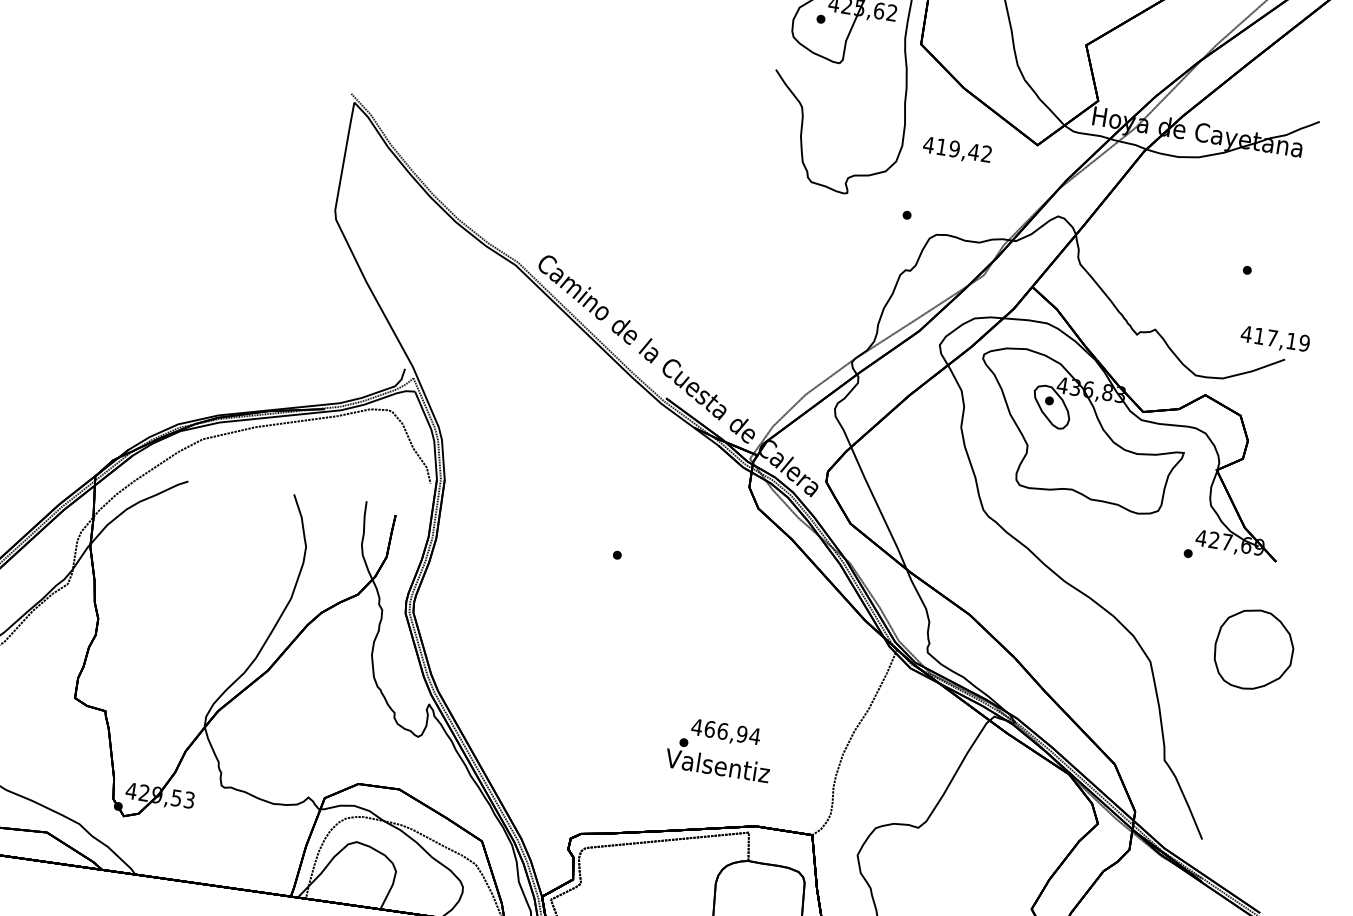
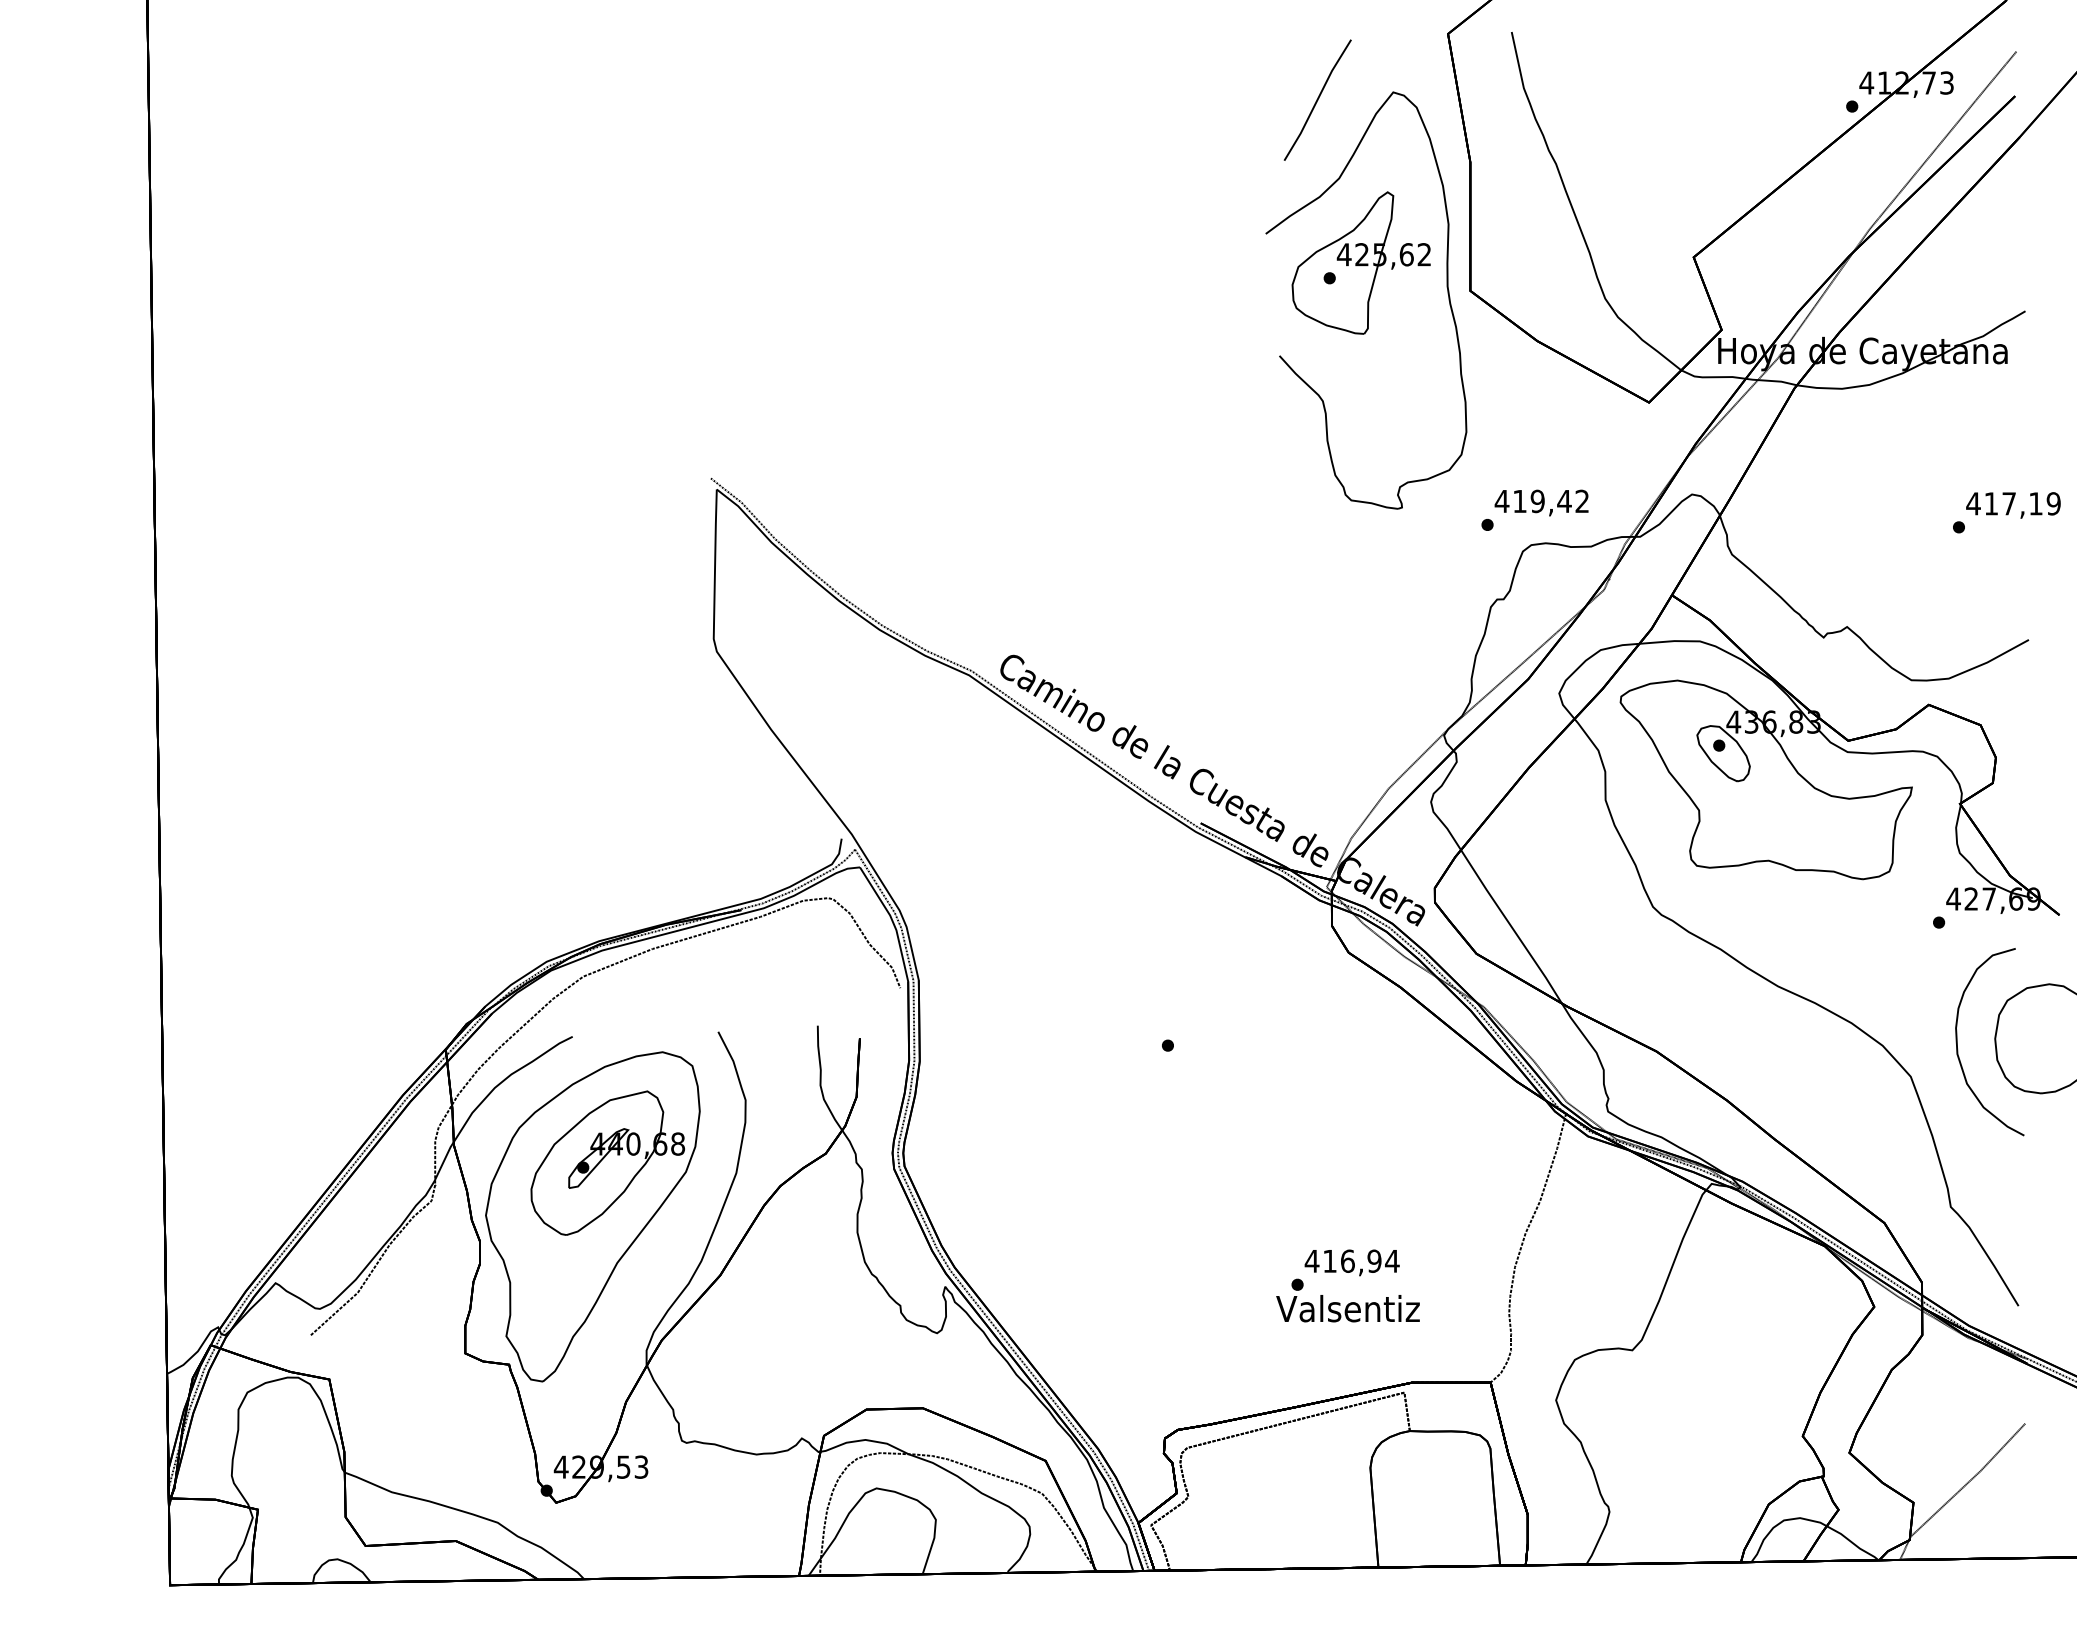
text: (957, 150) -> (1541, 502), moved
text: (1275, 339) -> (2013, 505), moved
part: (182, 613) -> (592, 1216), added
part: (1187, 647) -> (1958, 1049), added
text: (710, 728) -> (1330, 1260), 466,94 -> 416,94

